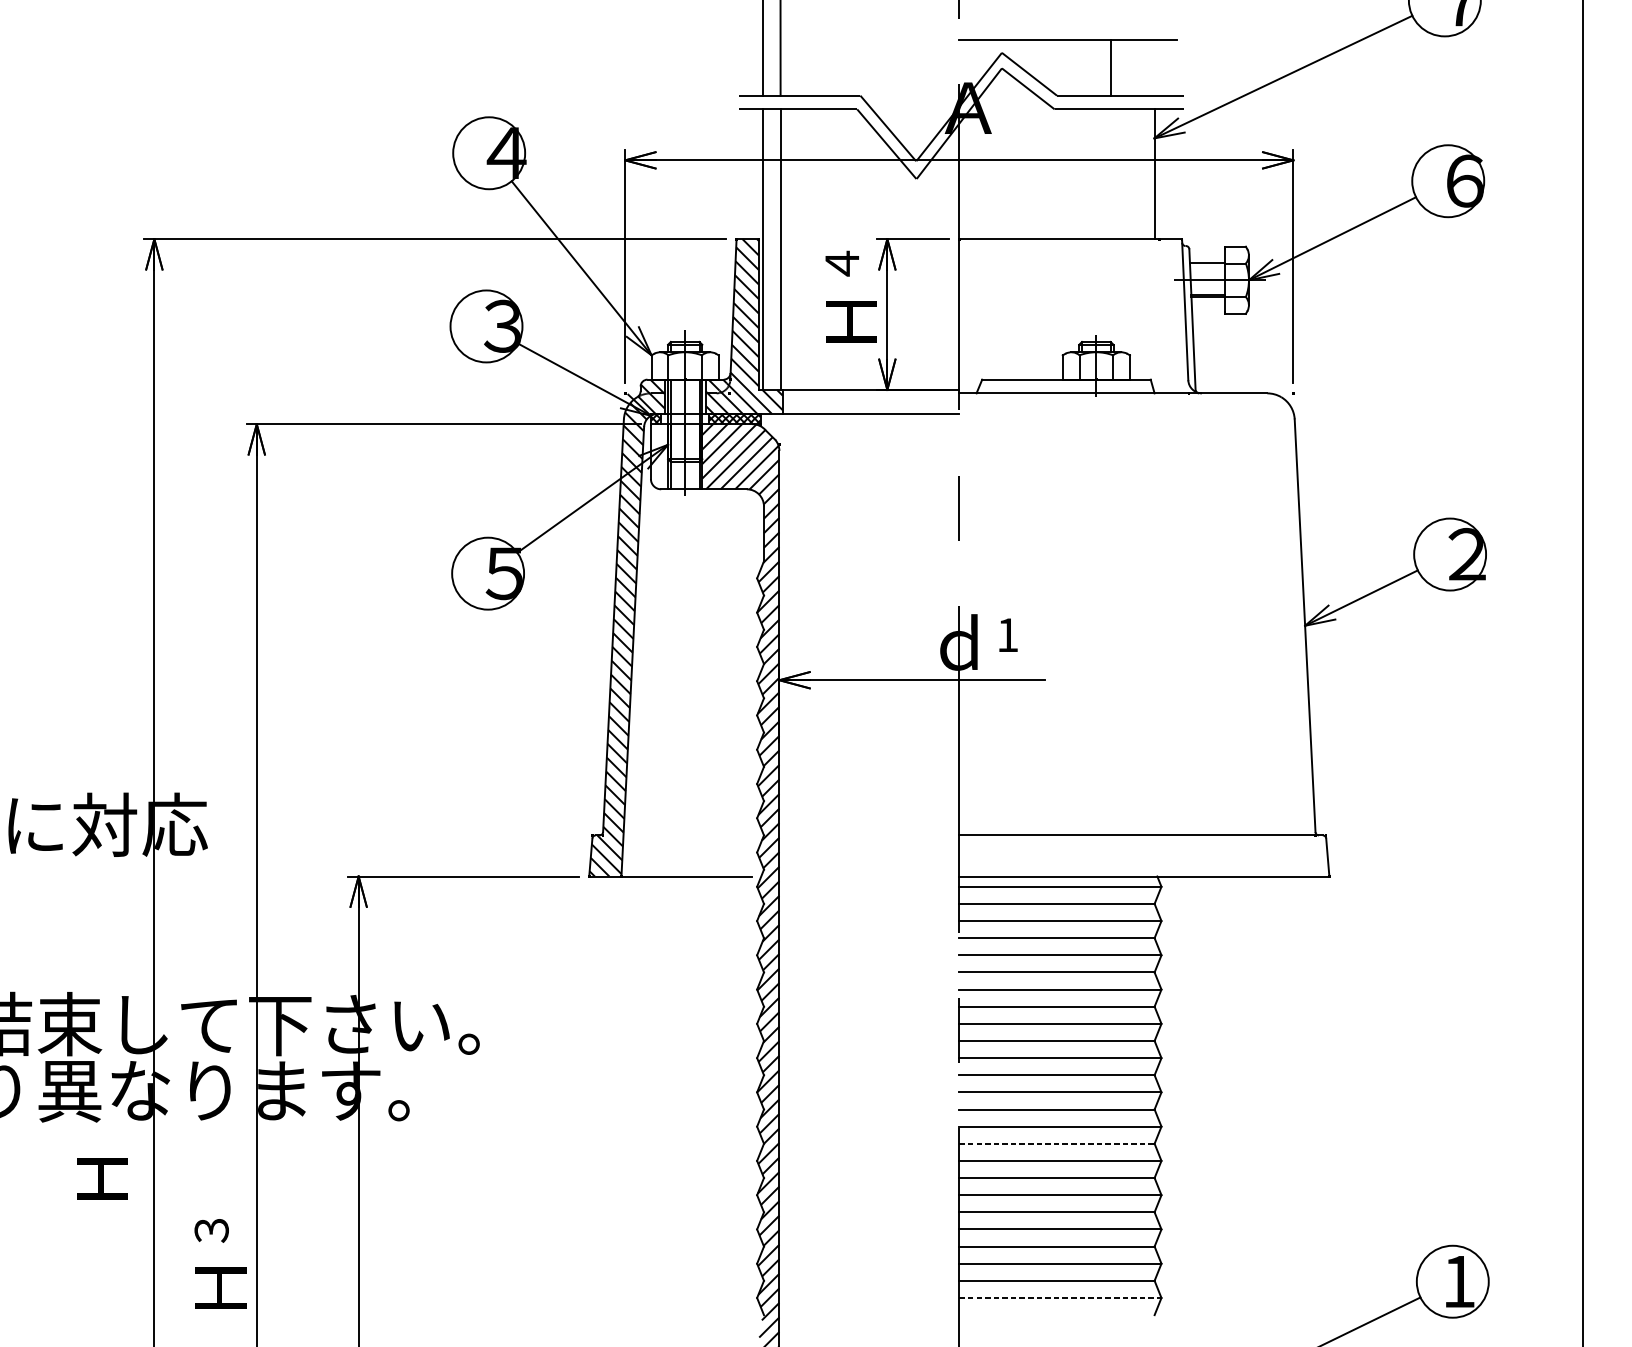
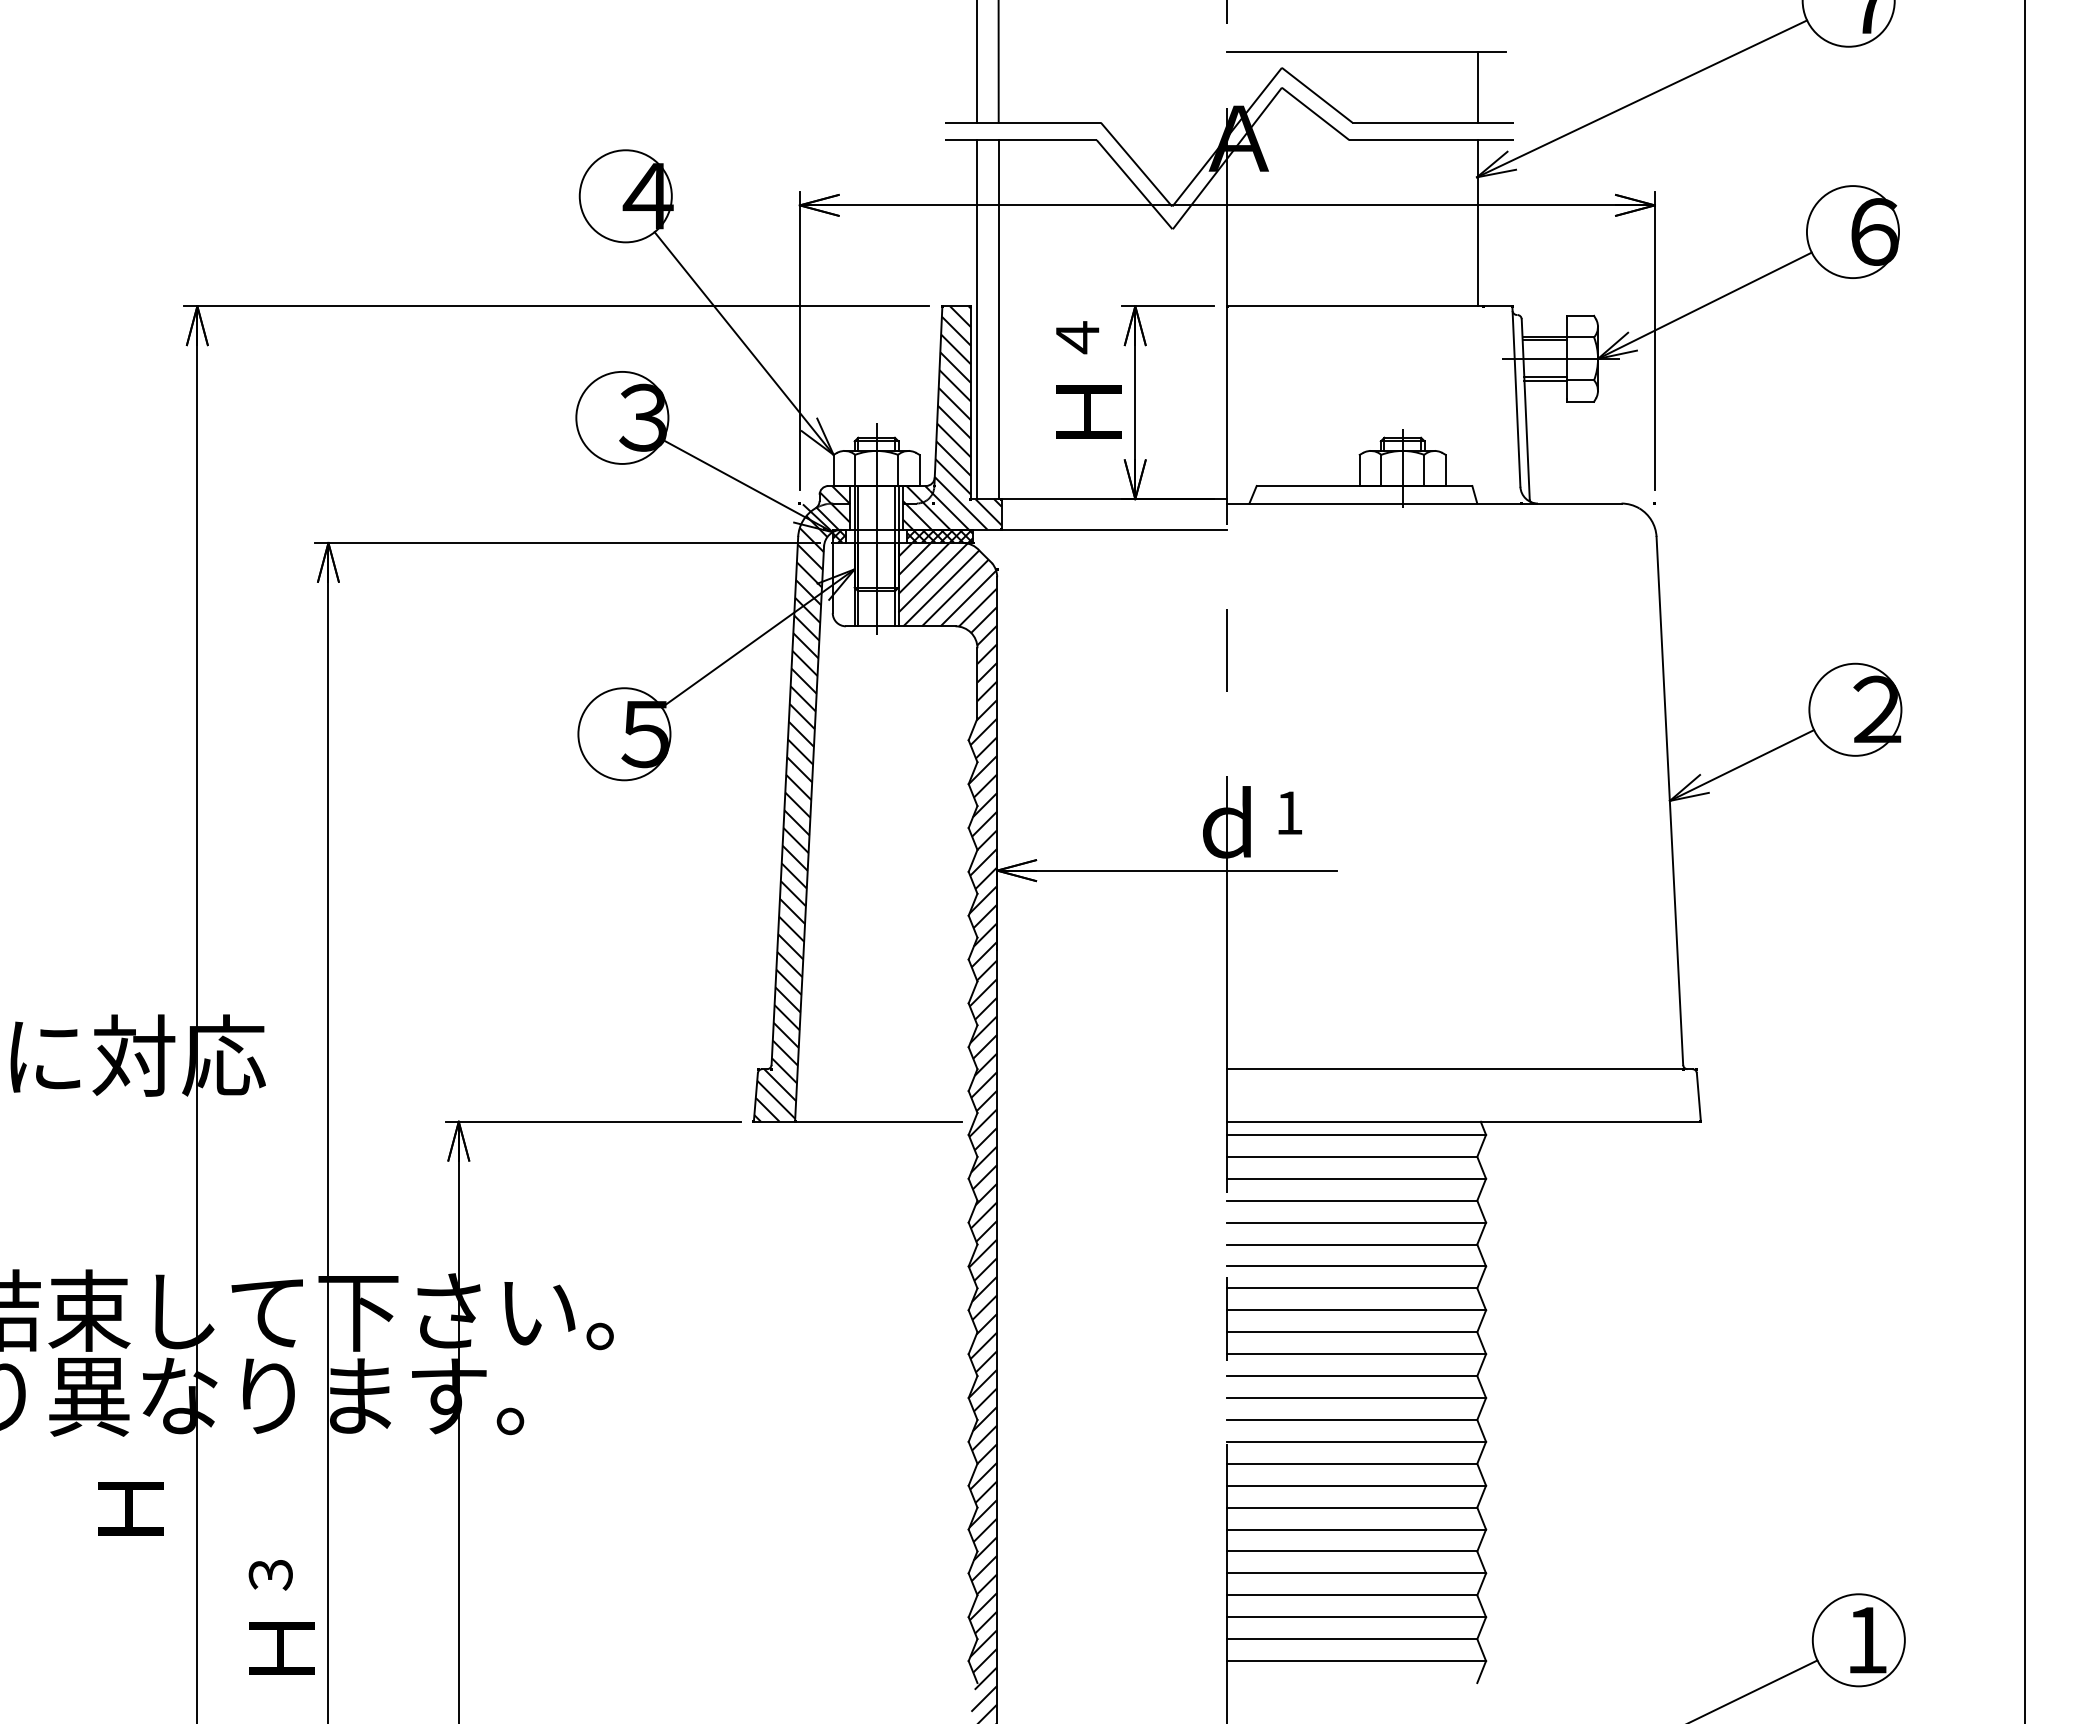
line: (1110, 67) -> (1477, 86), moved
line: (1207, 265) -> (1544, 340), added
line: (1057, 1143) -> (1352, 1463), dashed -> solid
line: (1061, 1298) -> (1357, 1661), dashed -> solid

